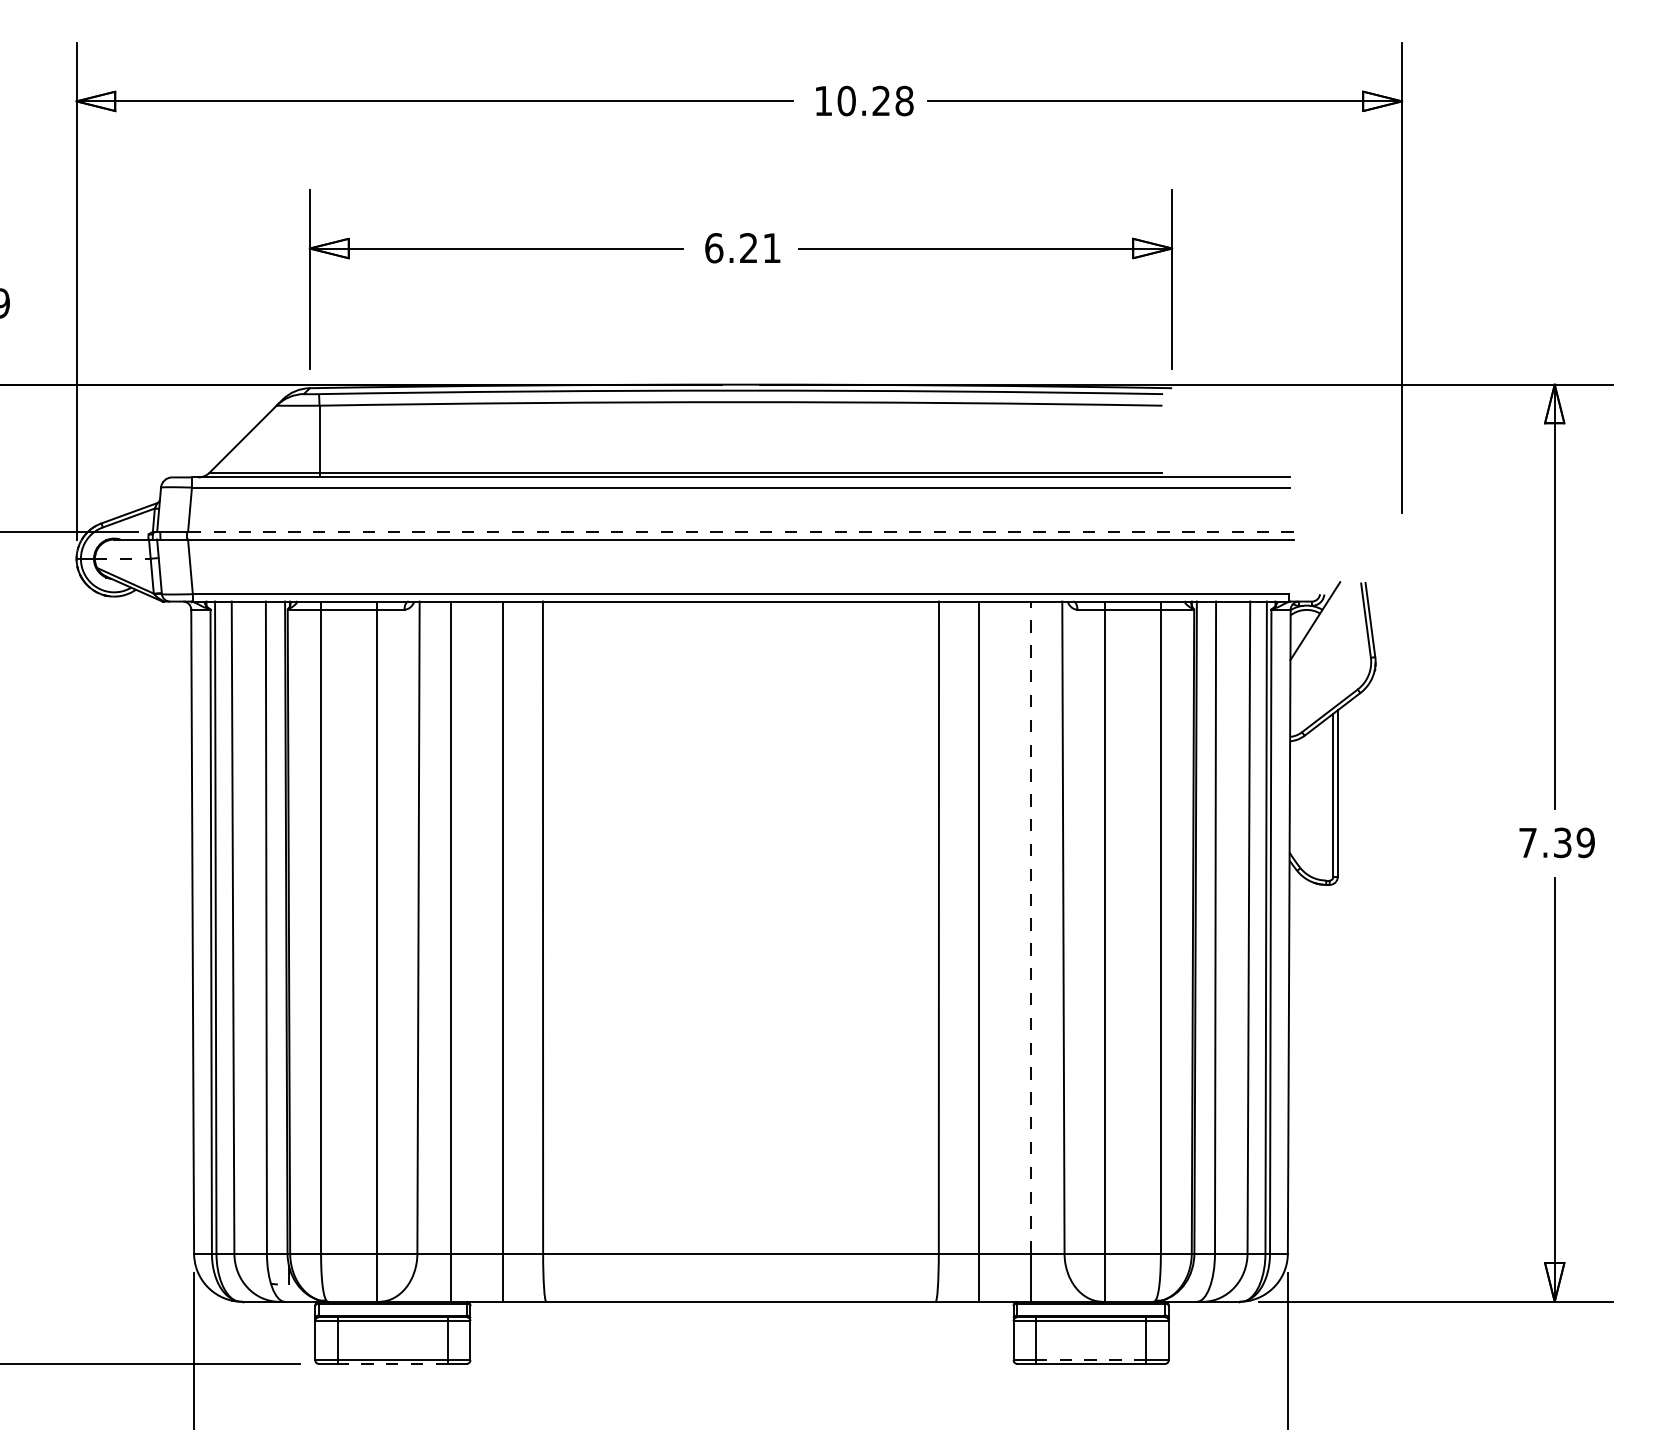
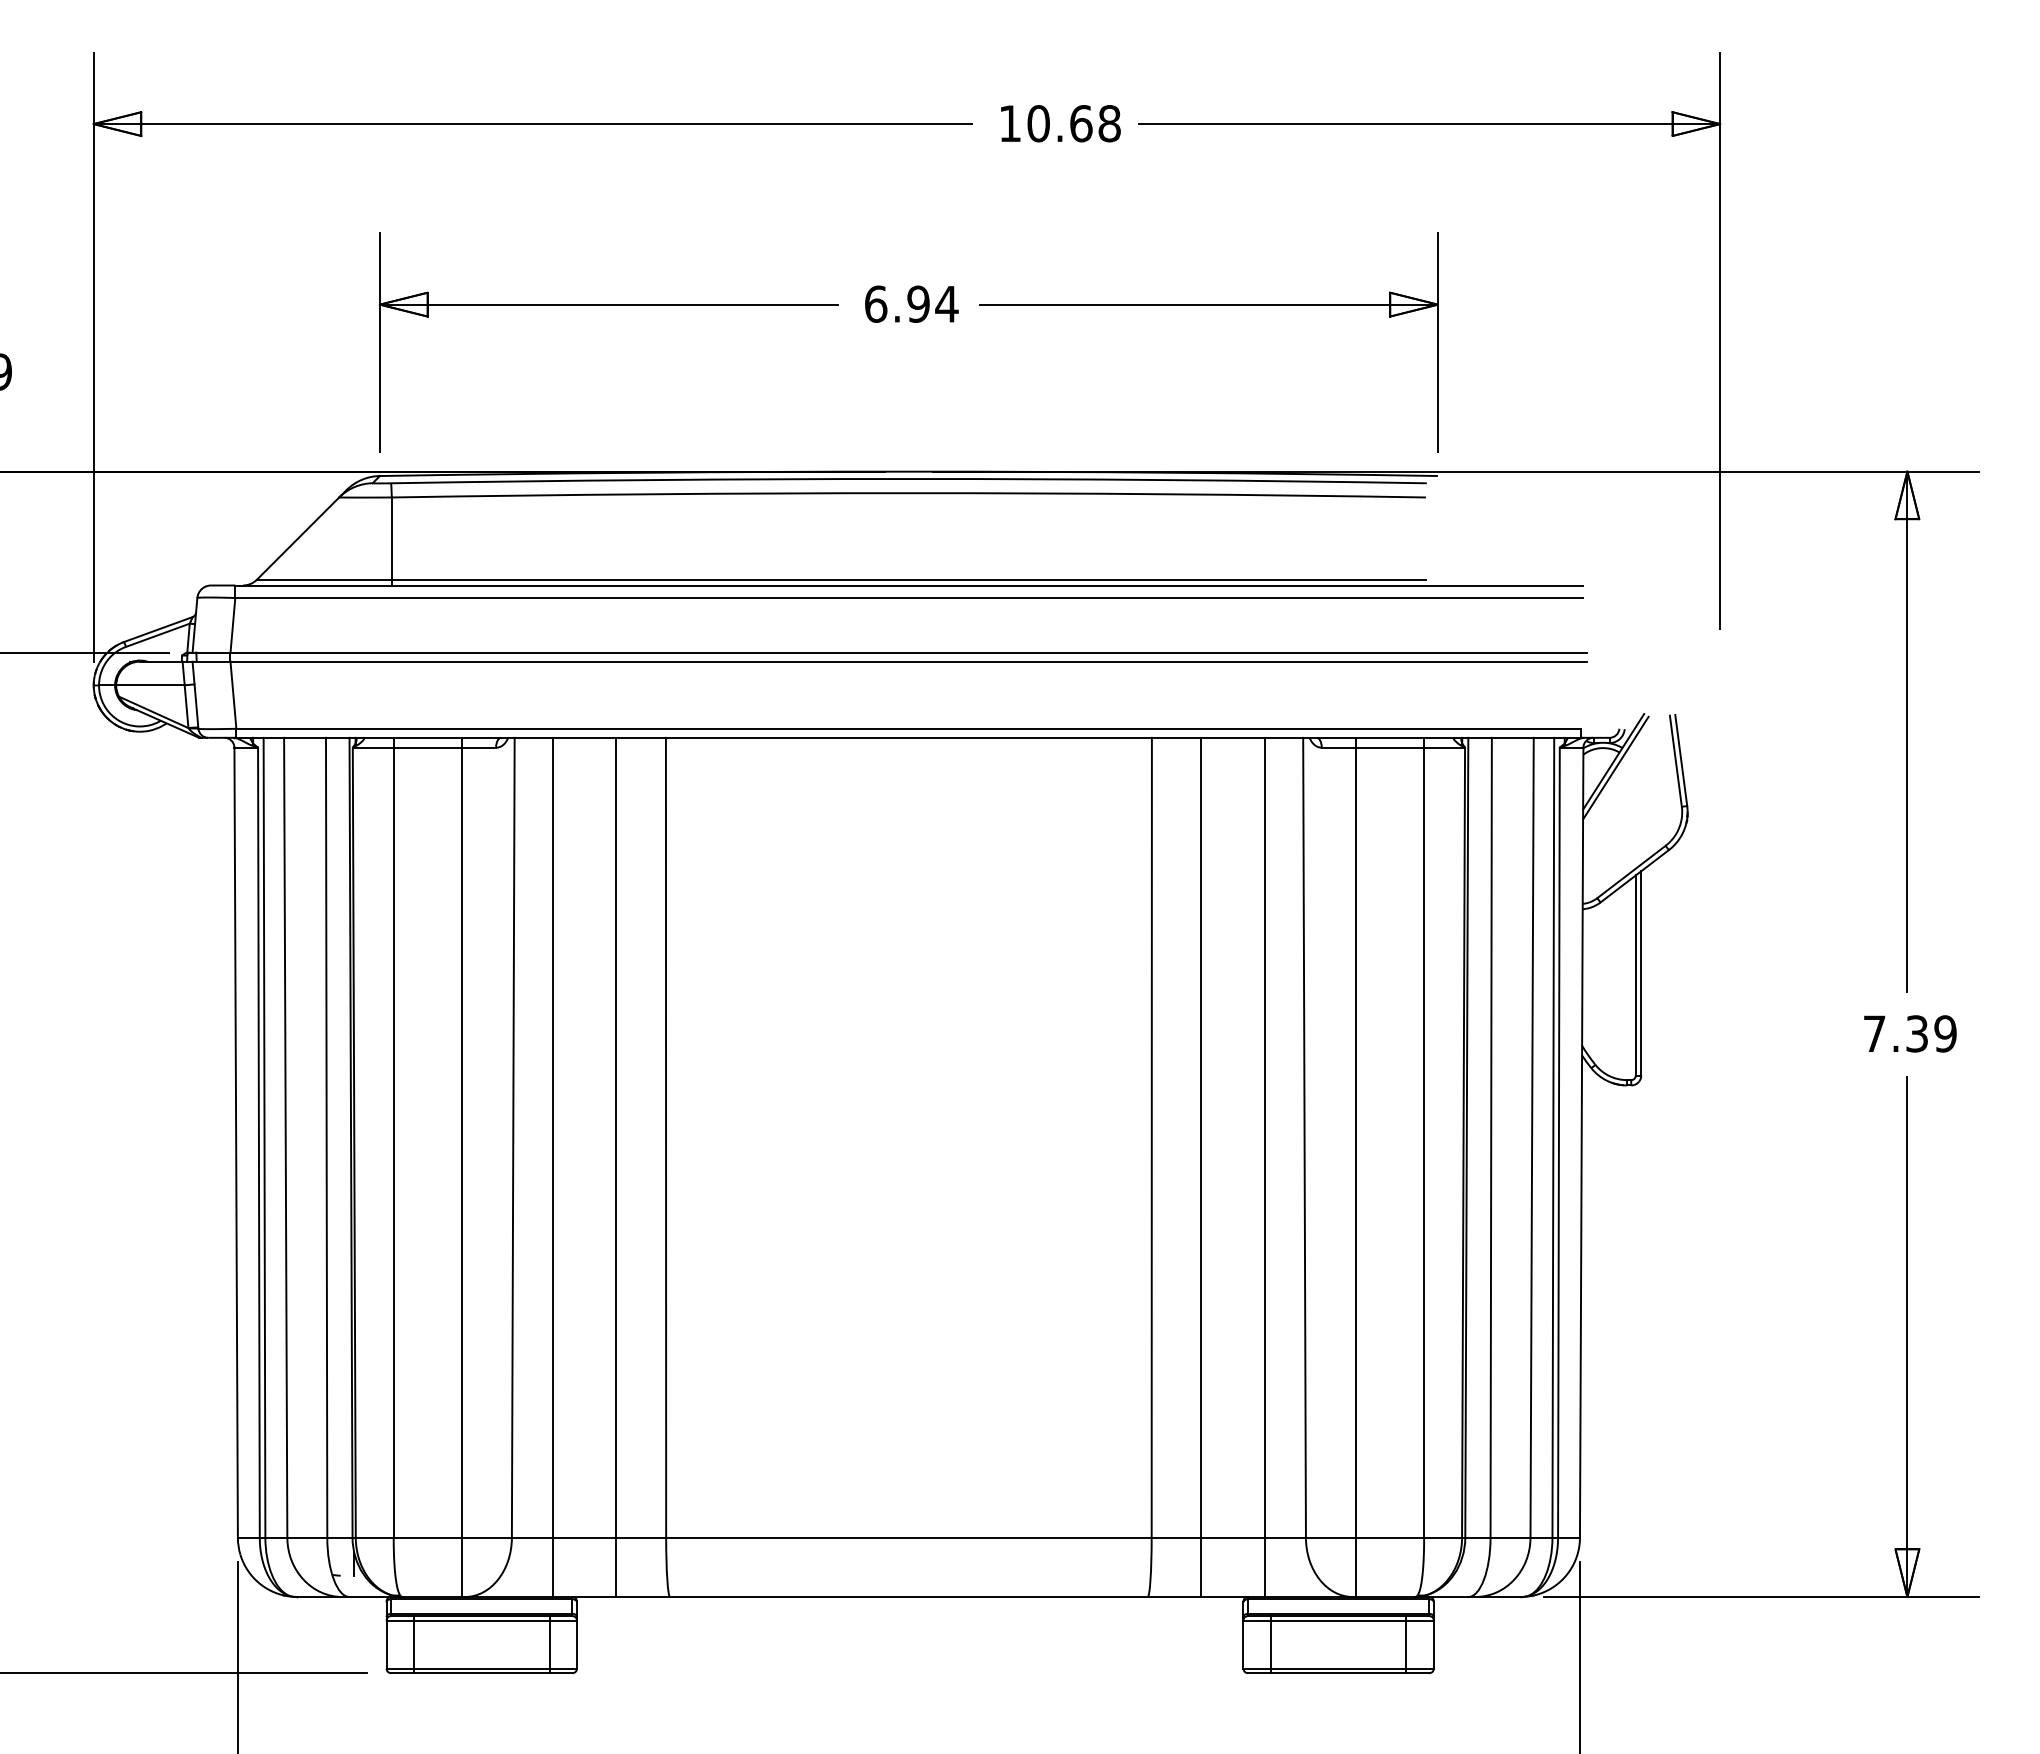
text: (881, 100) -> (1081, 123), 10.28 -> 10.68
text: (760, 247) -> (932, 303), 6.21 -> 6.94
line: (740, 532) -> (908, 652), dashed -> solid
line: (122, 558) -> (150, 685), dashed -> solid
line: (1316, 625) -> (1615, 767), added
line: (1031, 927) -> (1265, 1137), dashed -> solid
line: (1091, 1360) -> (1338, 1668), dashed -> solid
line: (392, 1364) -> (481, 1673), dashed -> solid

